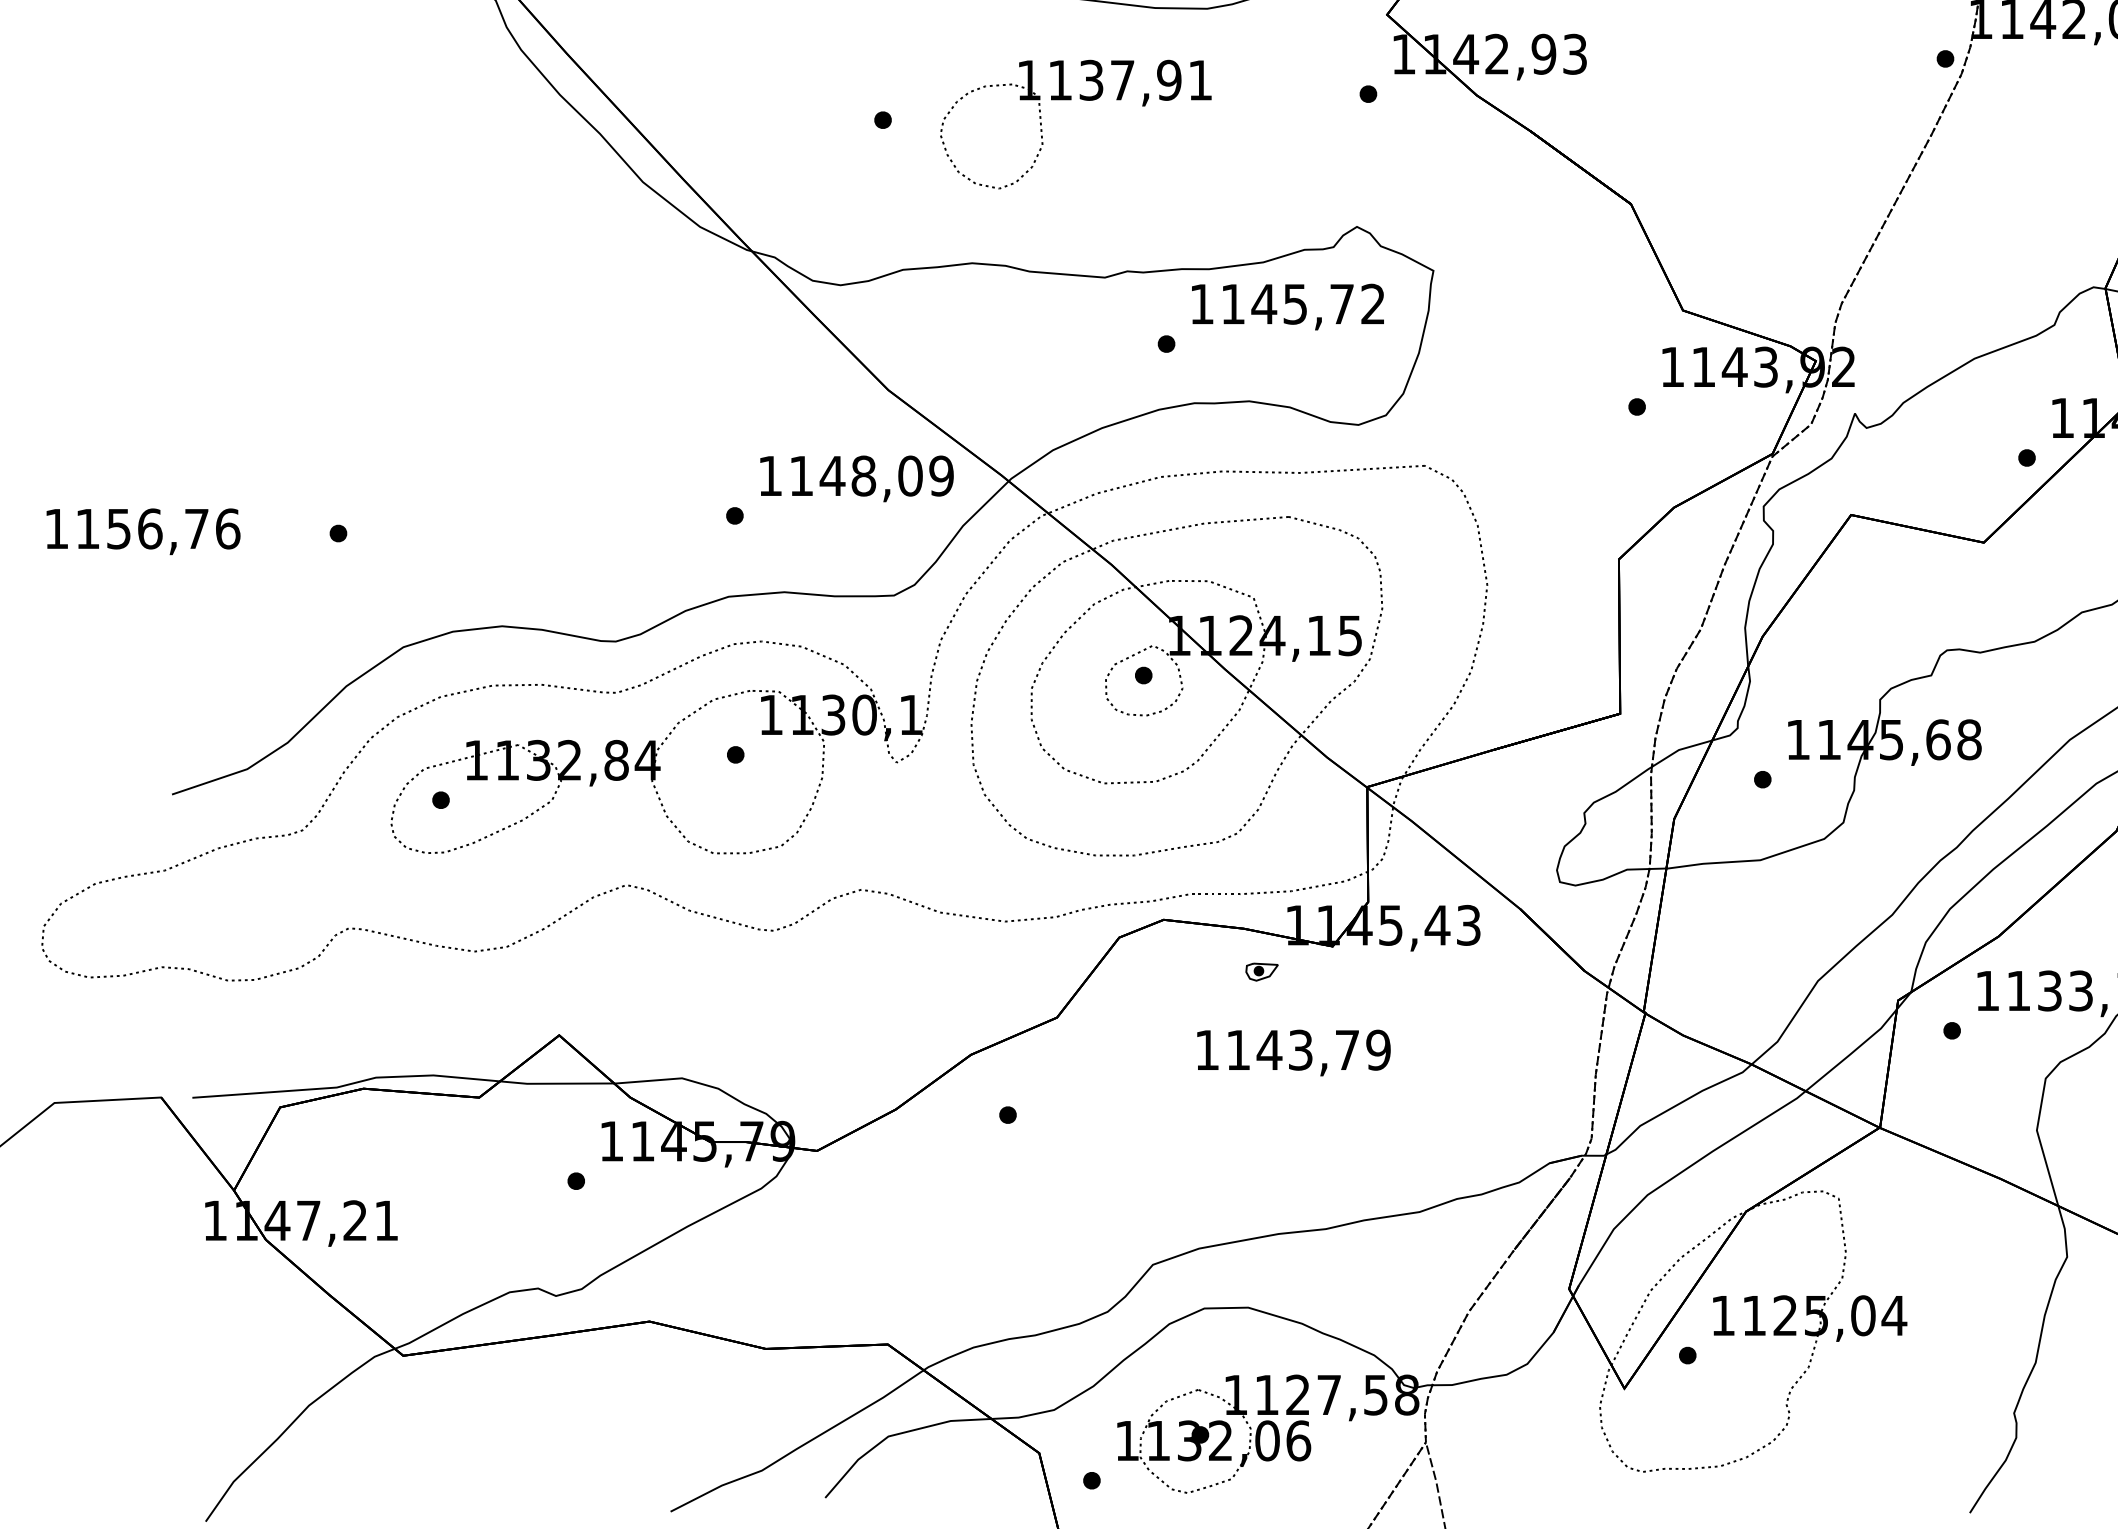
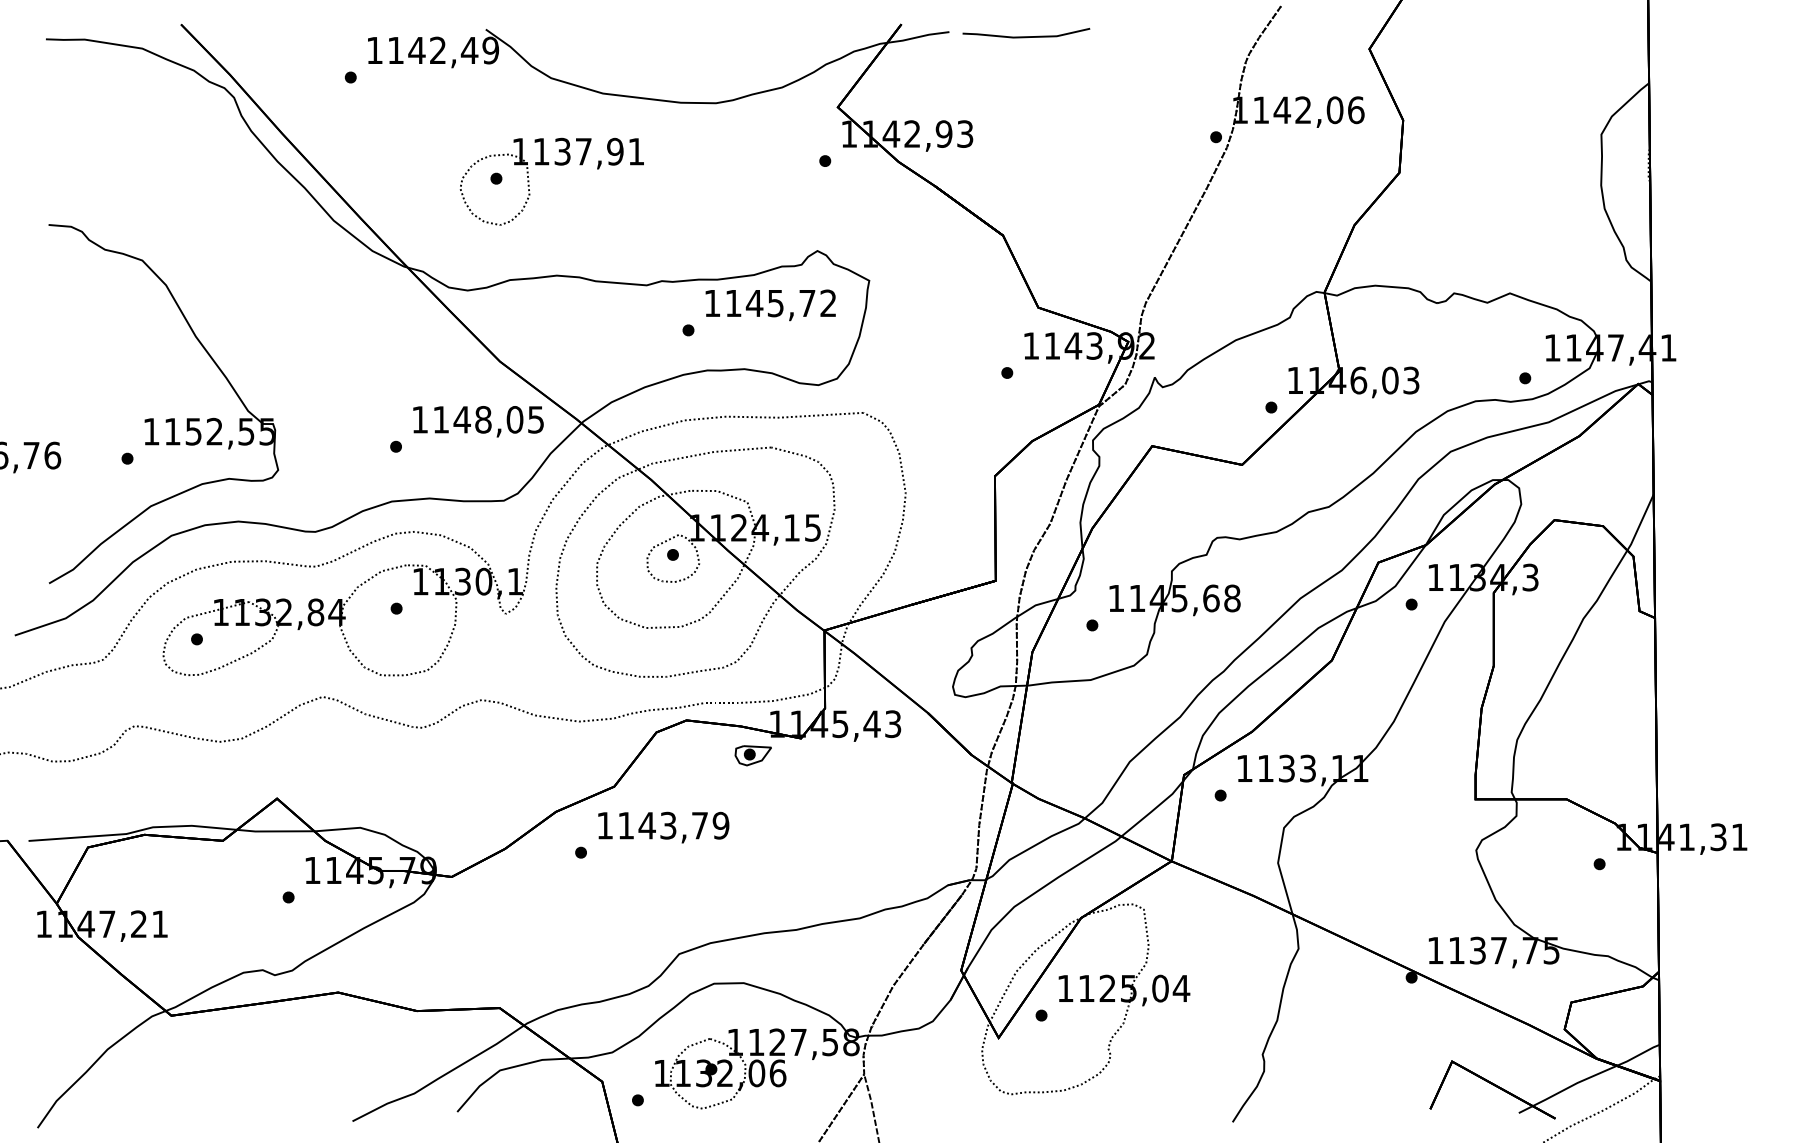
part: (1070, 100) -> (548, 165), moved
part: (400, 474) -> (169, 418), added
text: (940, 475) -> (535, 419), 1148,09 -> 1148,05
part: (1261, 971) -> (752, 755), size x1.67
text: (1293, 1052) -> (663, 827), moved

